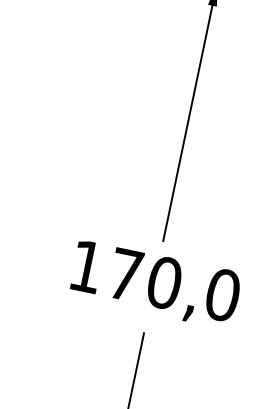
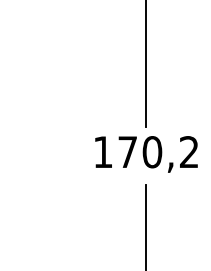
text: (223, 295) -> (189, 152), 170,0 -> 170,2

